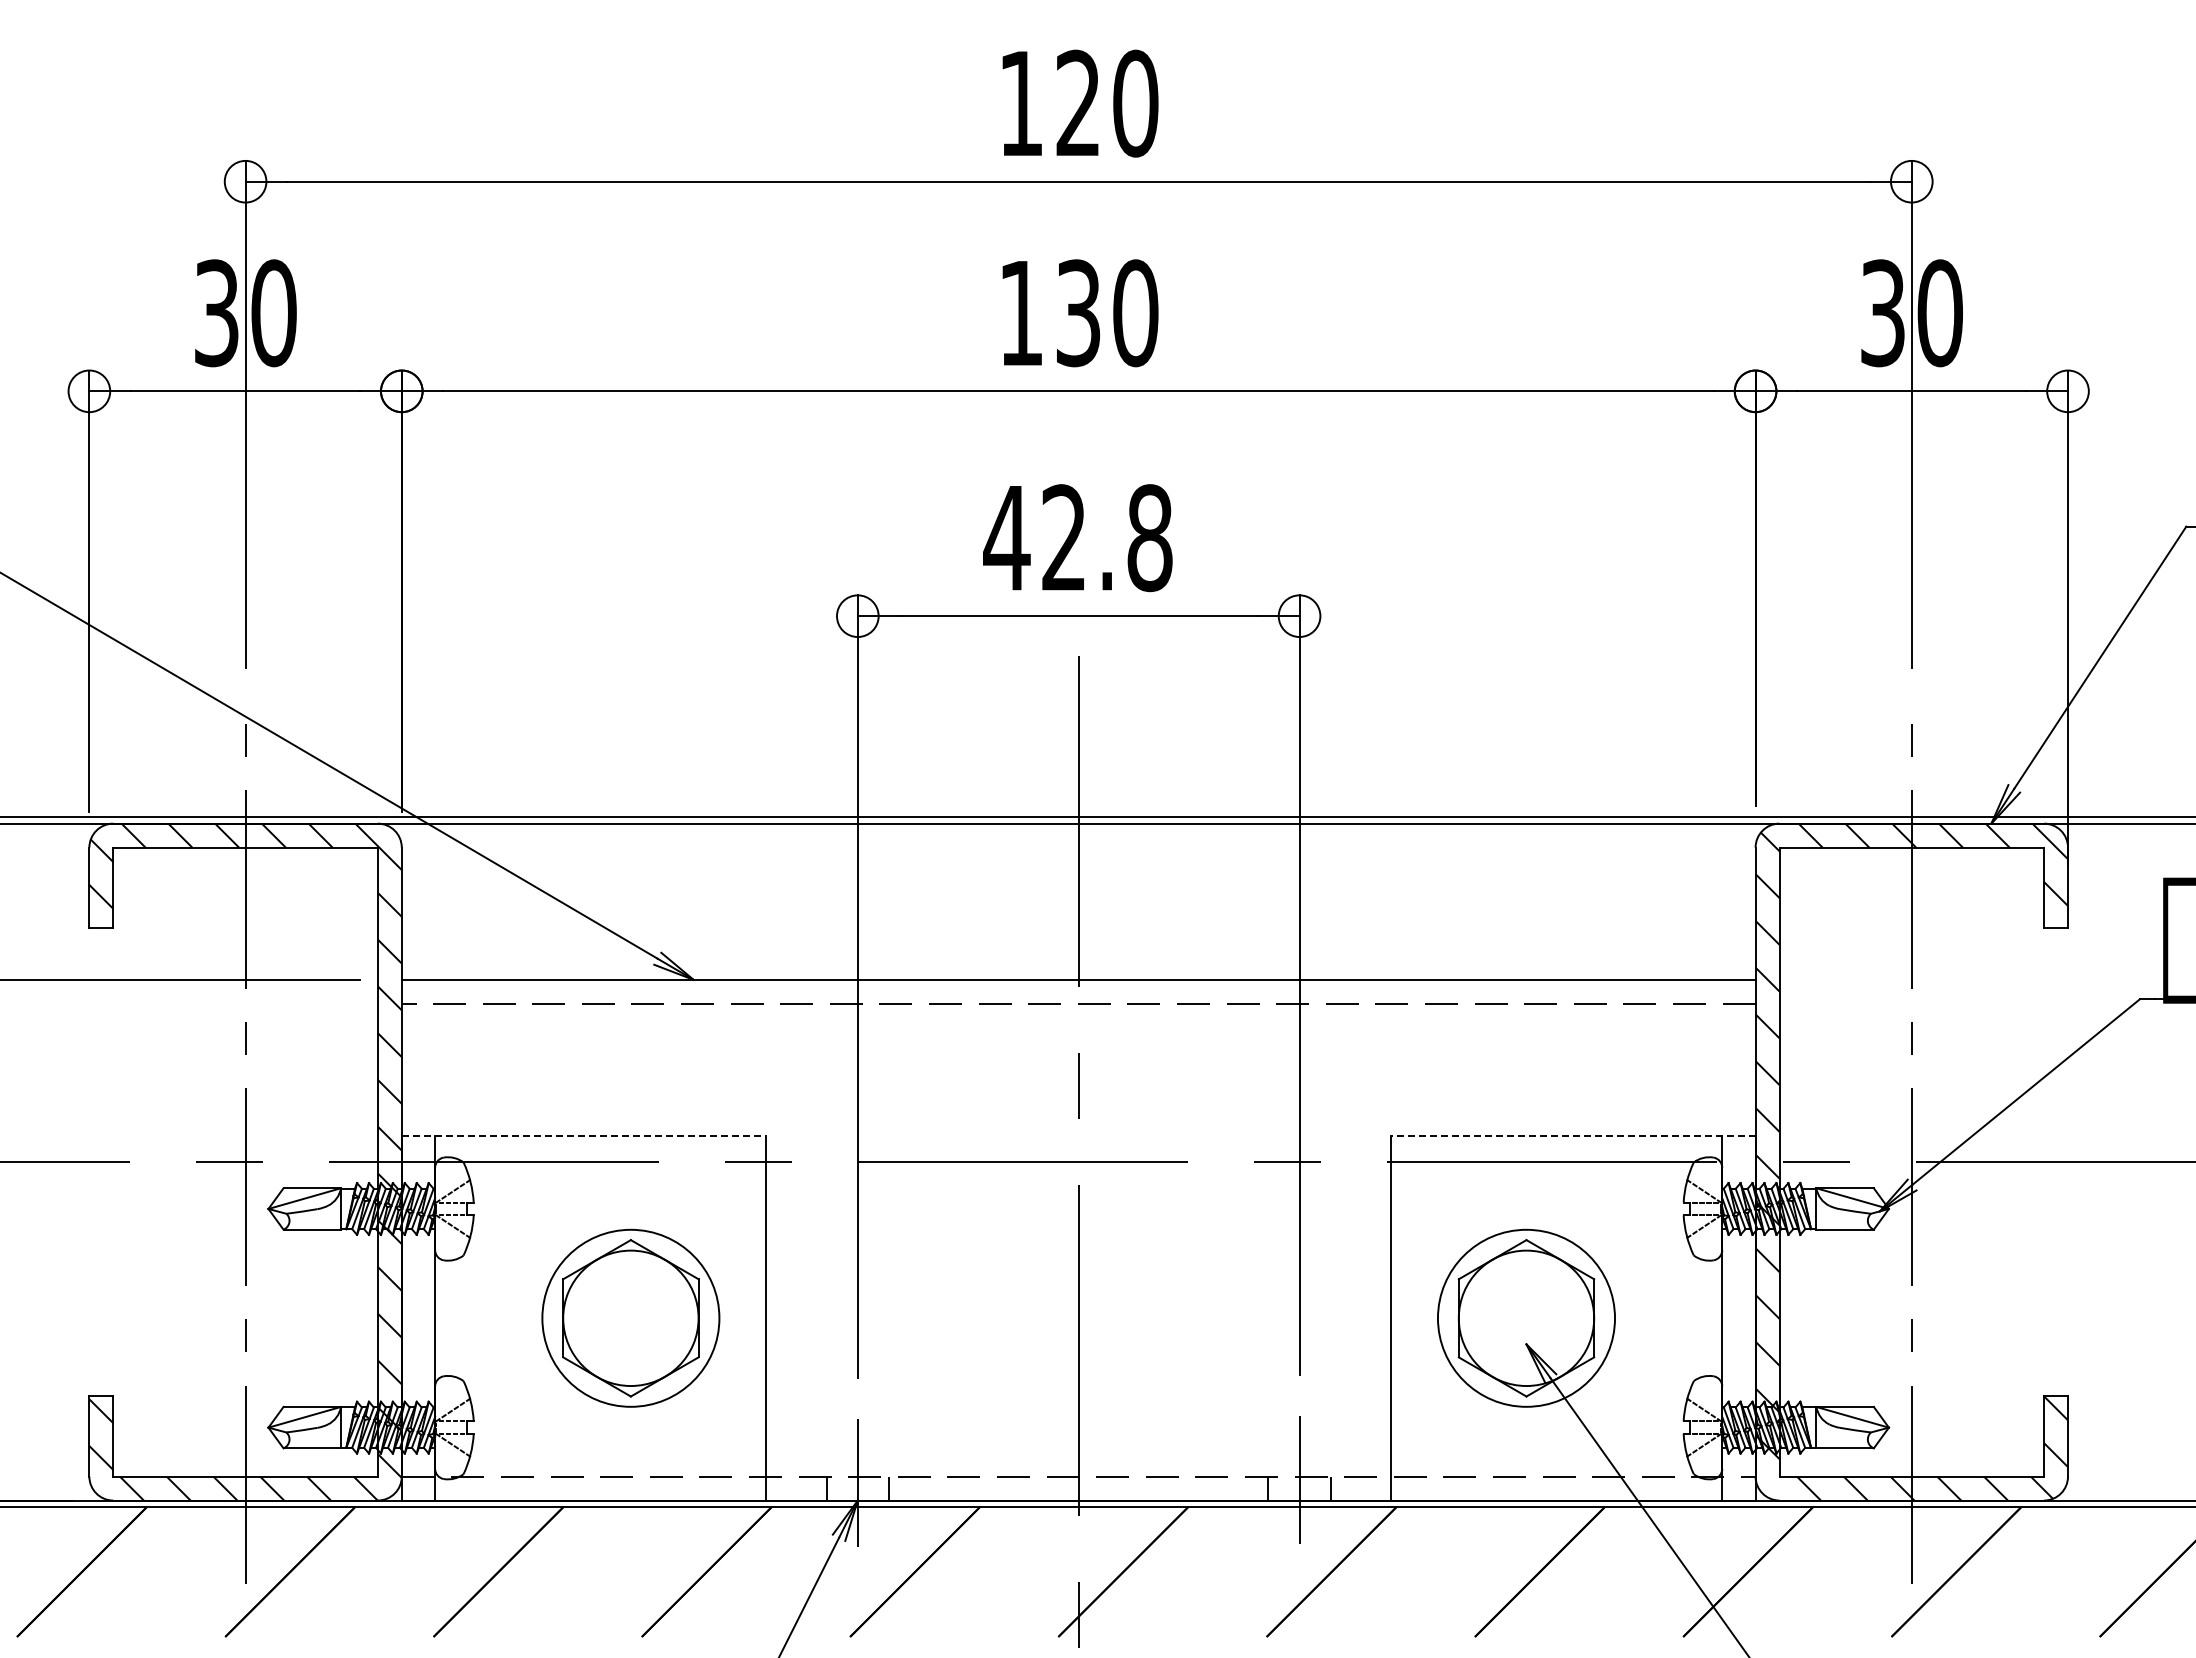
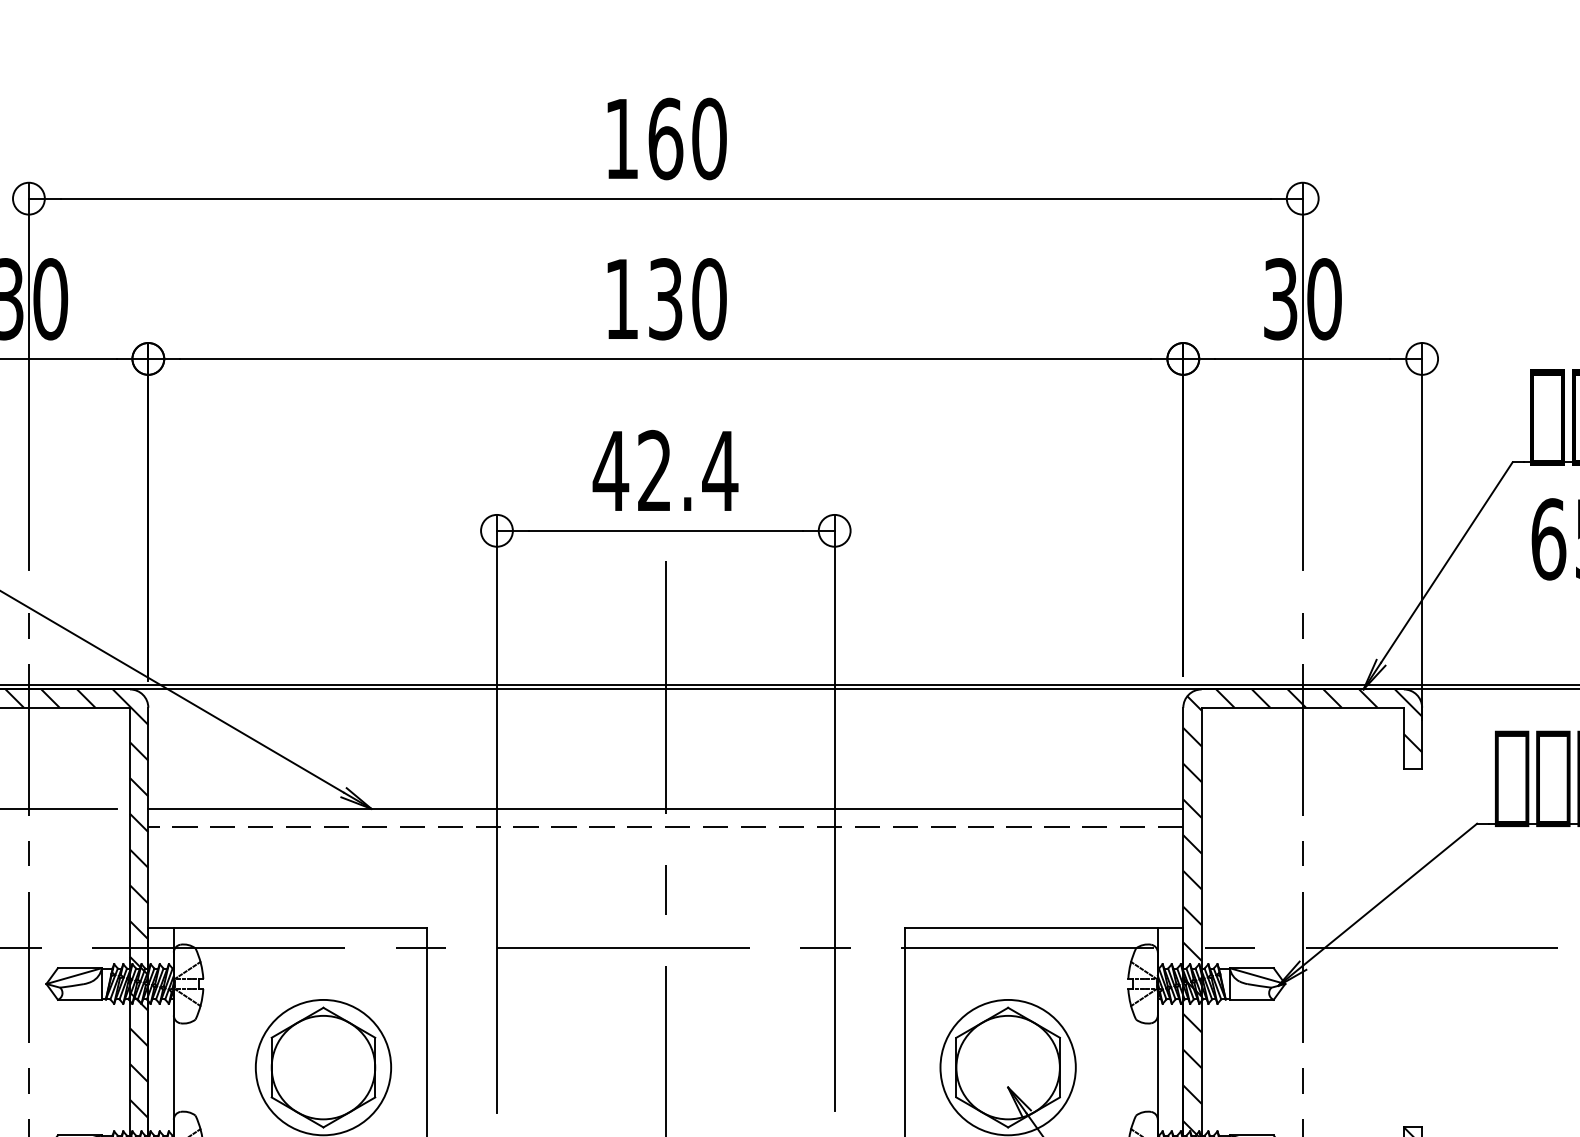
text: (1078, 103) -> (665, 138), 120 -> 160
text: (1149, 538) -> (719, 471), 42.8 -> 42.4
line: (584, 1136) -> (288, 928), dashed -> solid
line: (1572, 1136) -> (1043, 928), dashed -> solid

